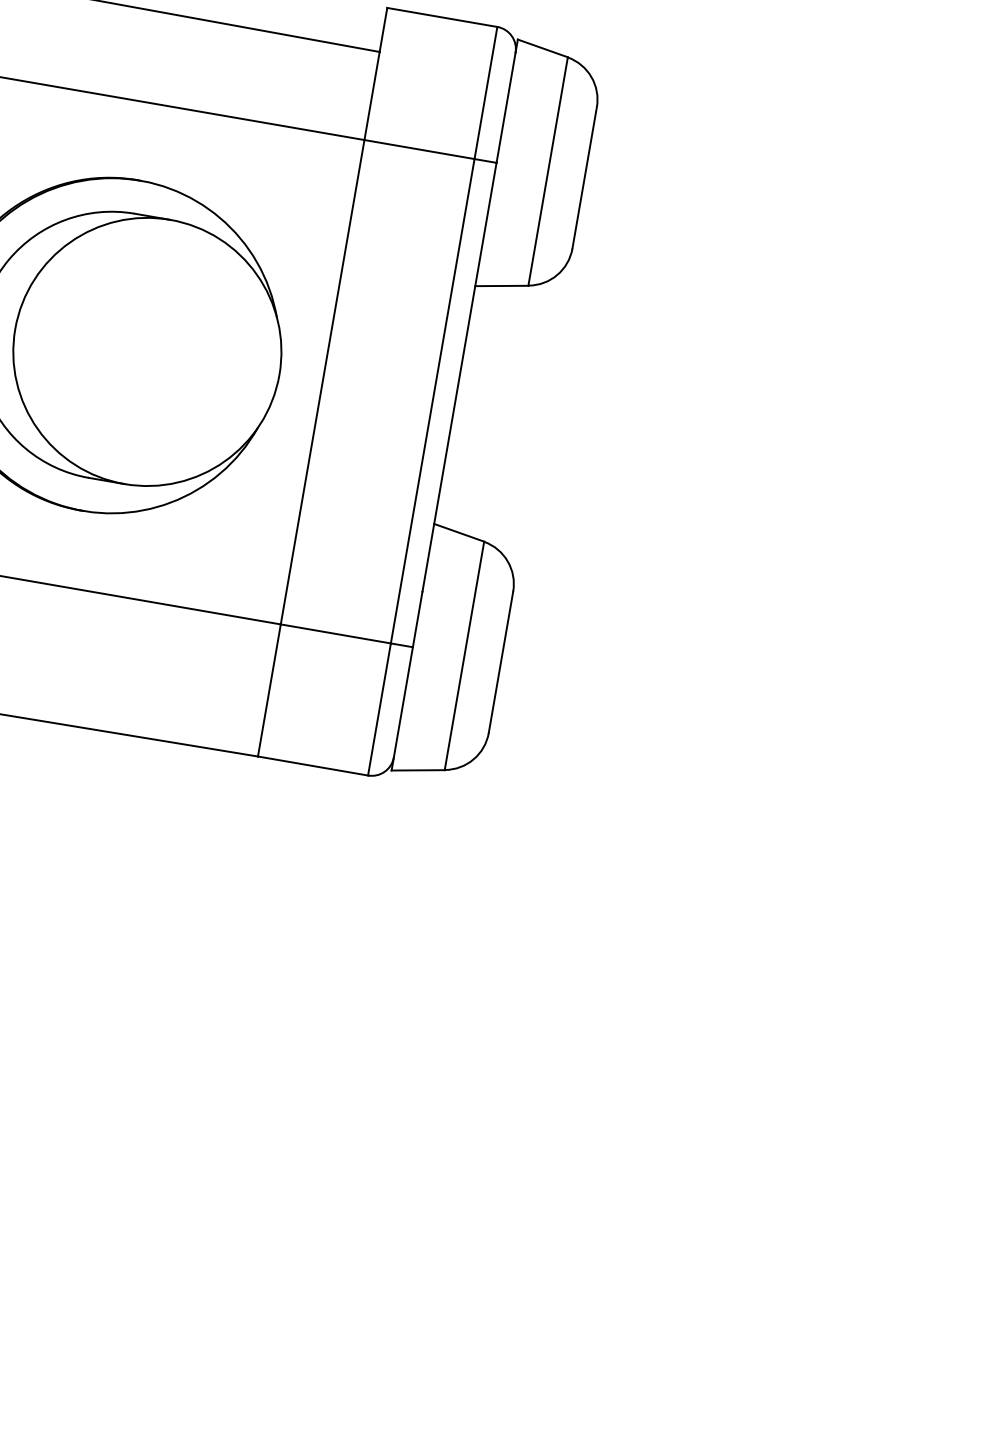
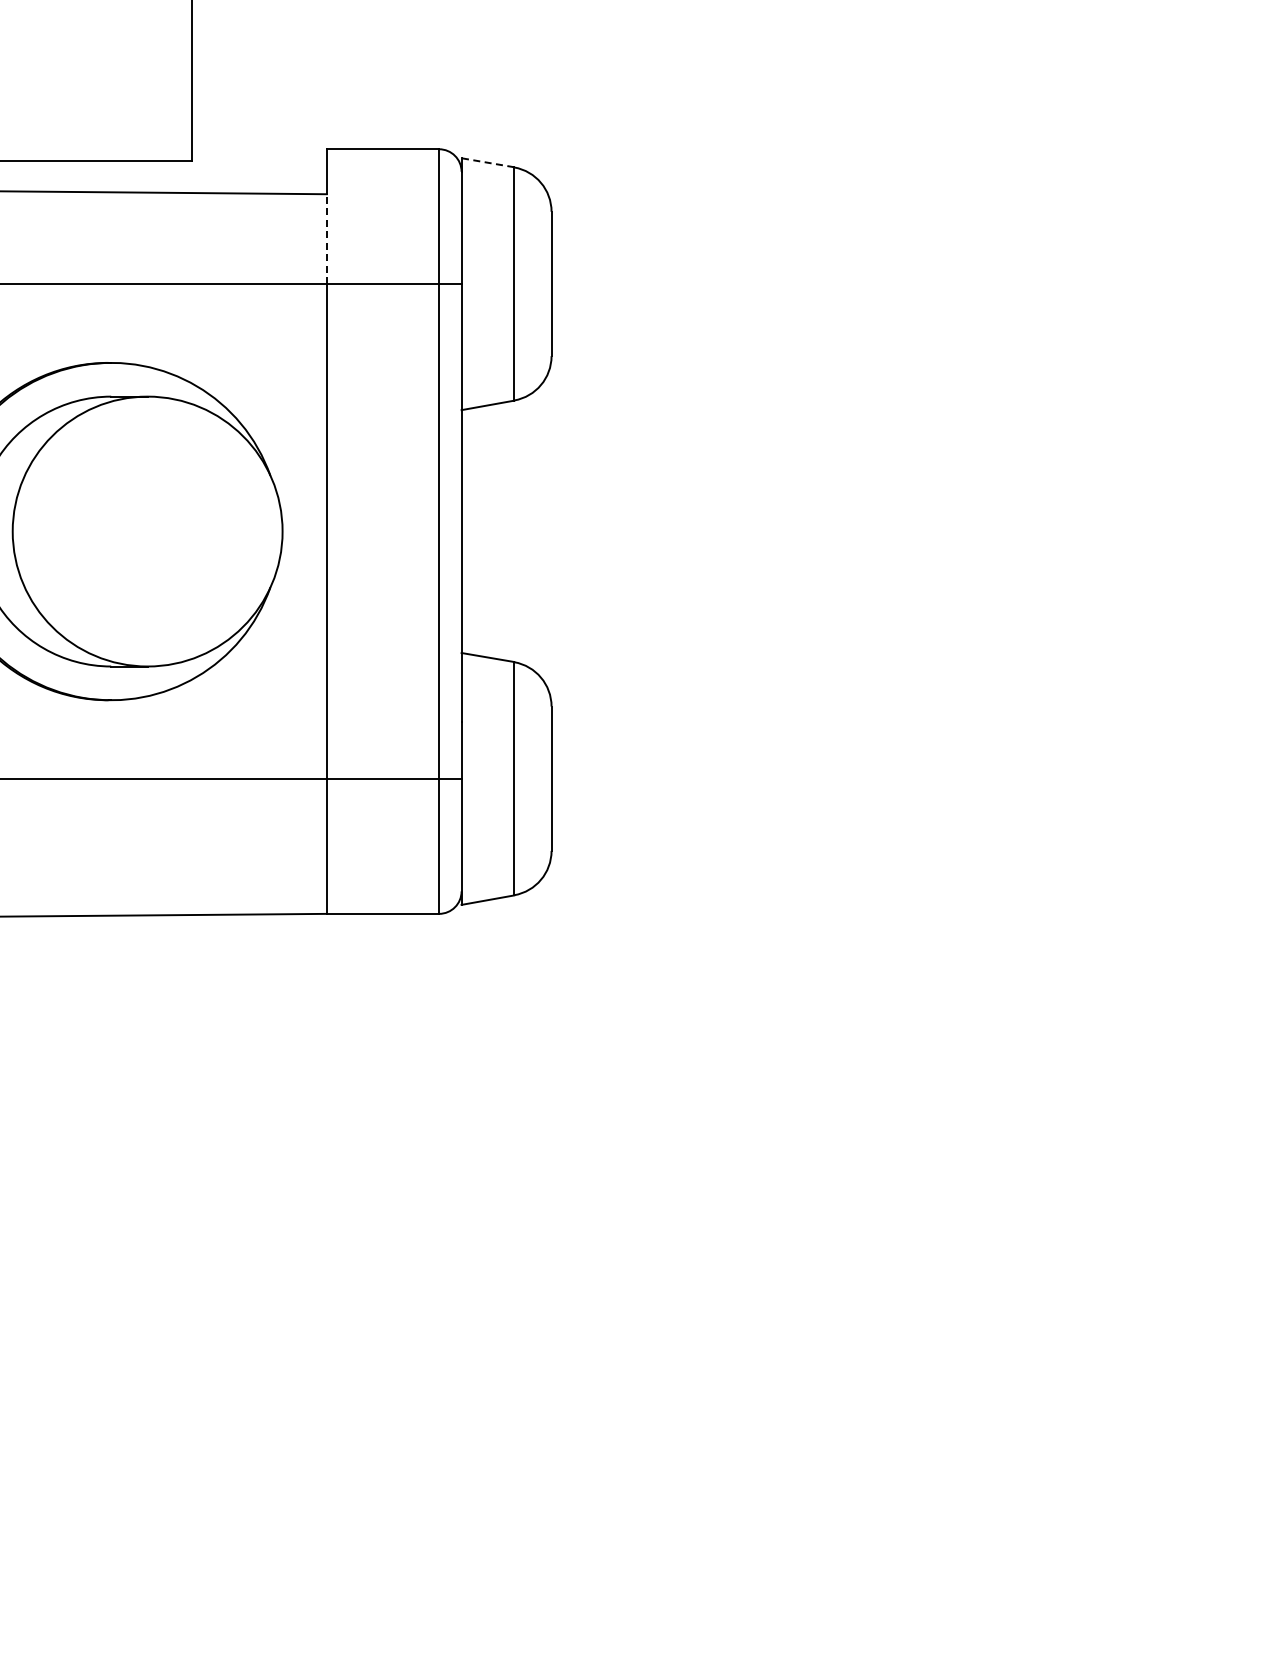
line: (542, 48) -> (487, 162), solid -> dashed
line: (371, 96) -> (326, 239), solid -> dashed

